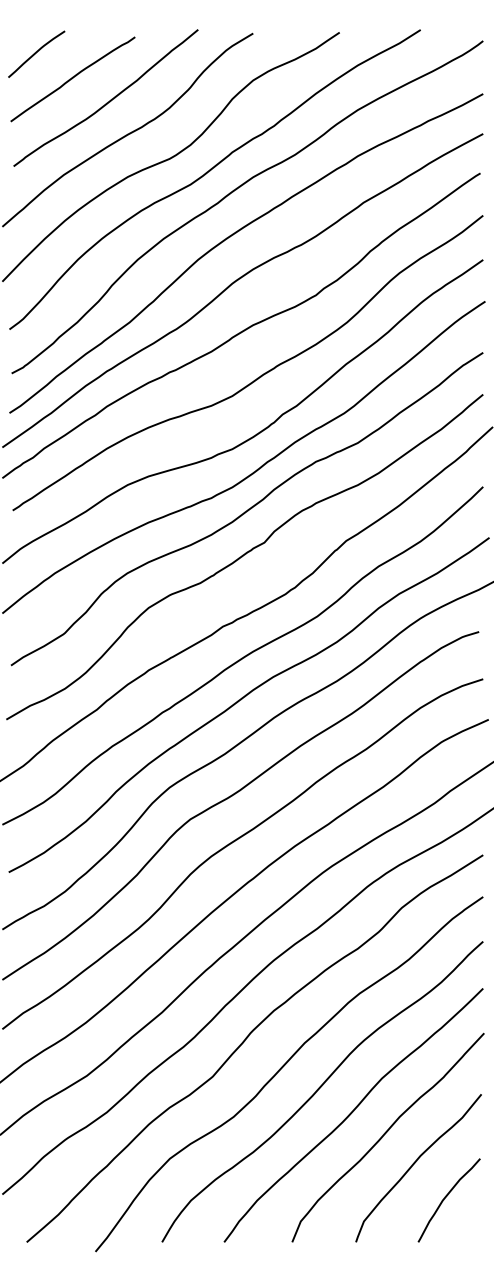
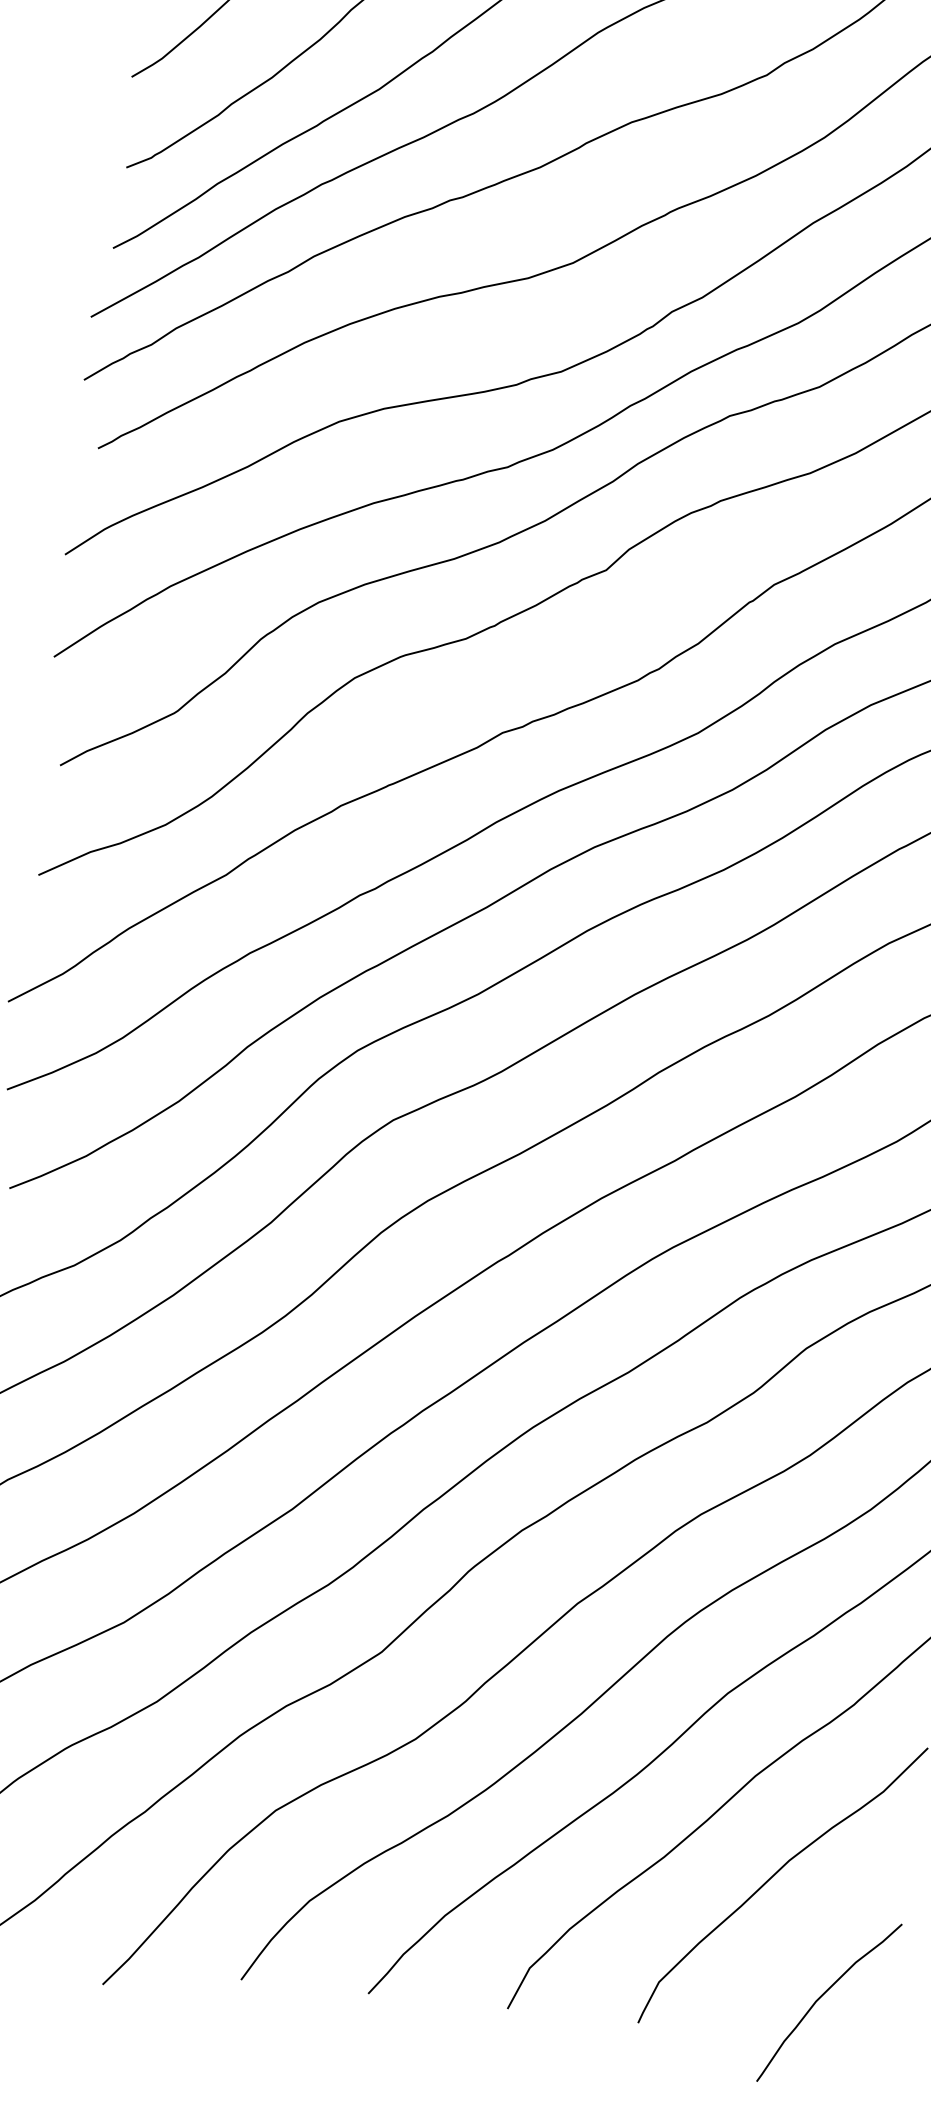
curve: (446, 1197) -> (824, 1996), moved

